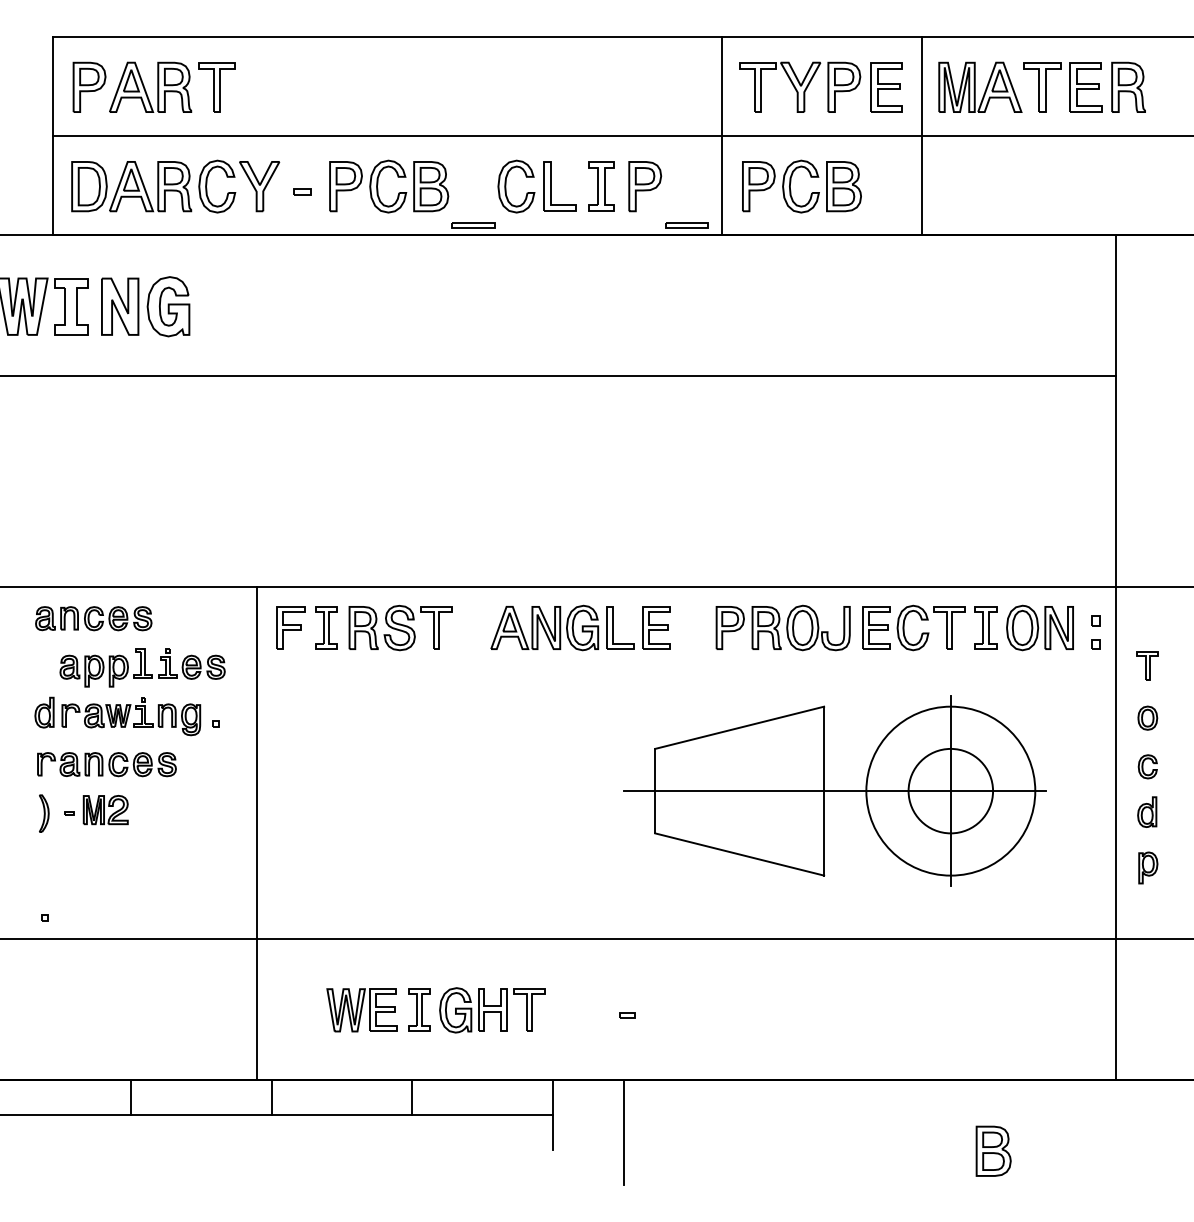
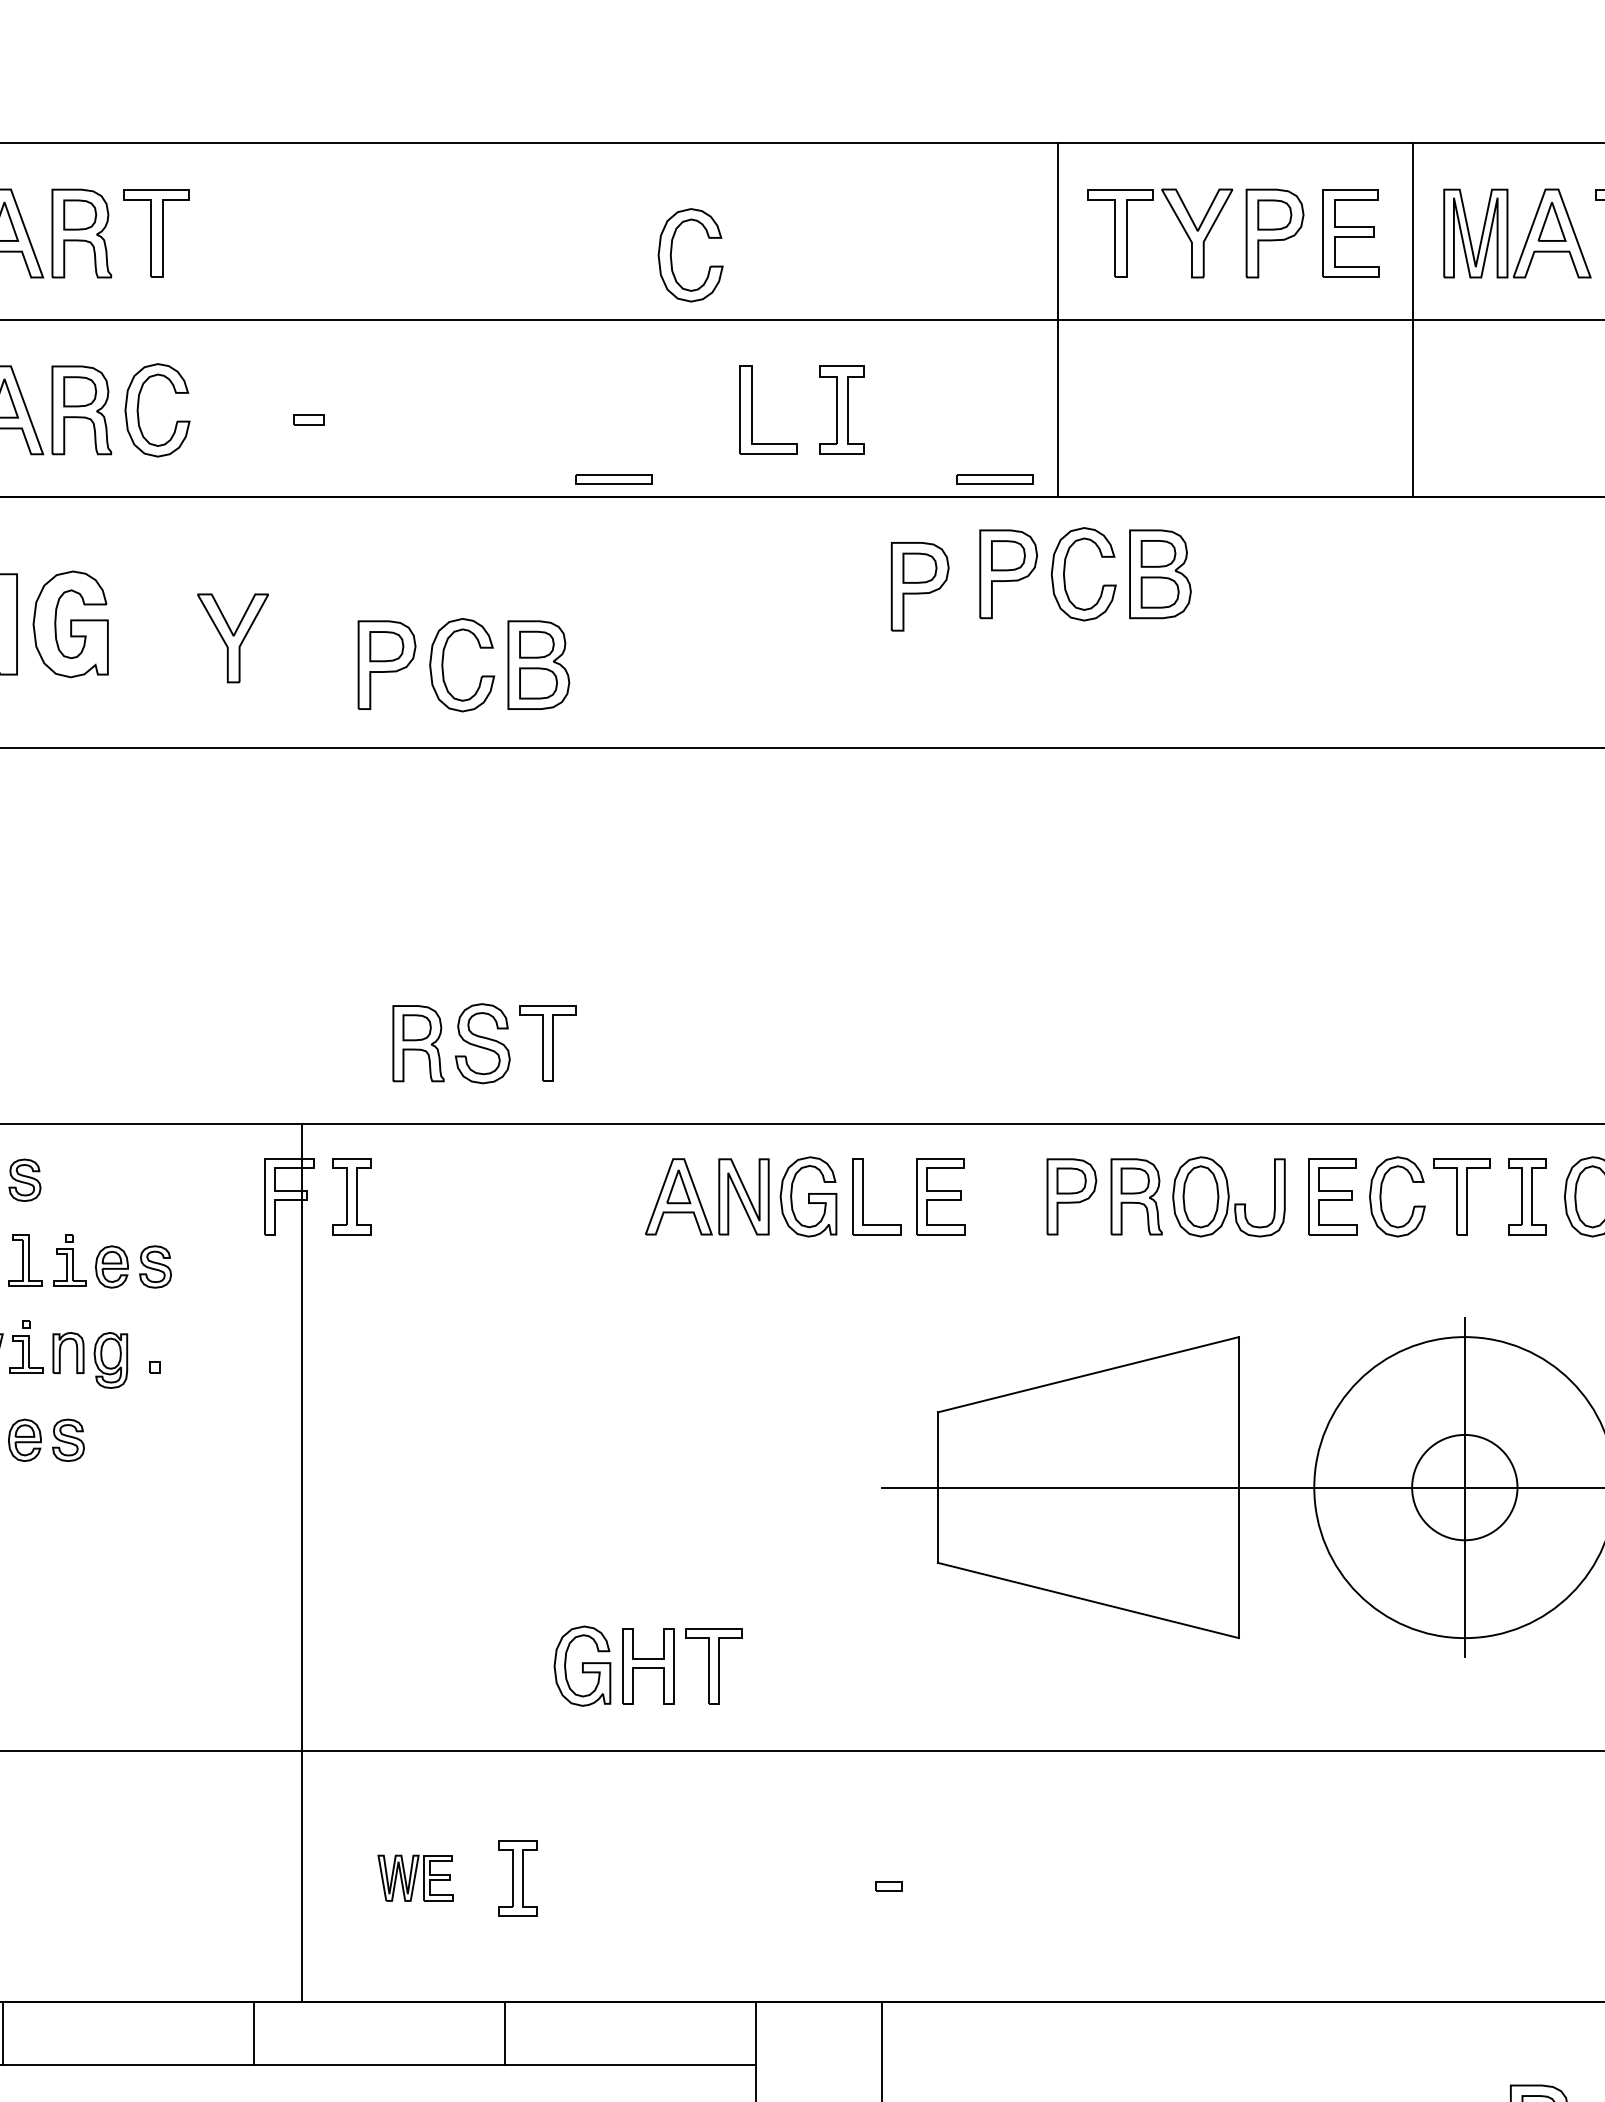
part: (791, 182) -> (1066, 566), moved
part: (259, 186) -> (232, 638), moved
part: (506, 186) -> (673, 255), moved
part: (645, 186) -> (920, 586), moved
part: (398, 192) -> (480, 675), moved
part: (400, 628) -> (484, 1044), moved
circle: (950, 790) -> (1464, 1486), size x0.7
line: (257, 833) -> (302, 1563), moved
part: (361, 1010) -> (414, 1878), size x0.6
part: (492, 1010) -> (648, 1666), moved

